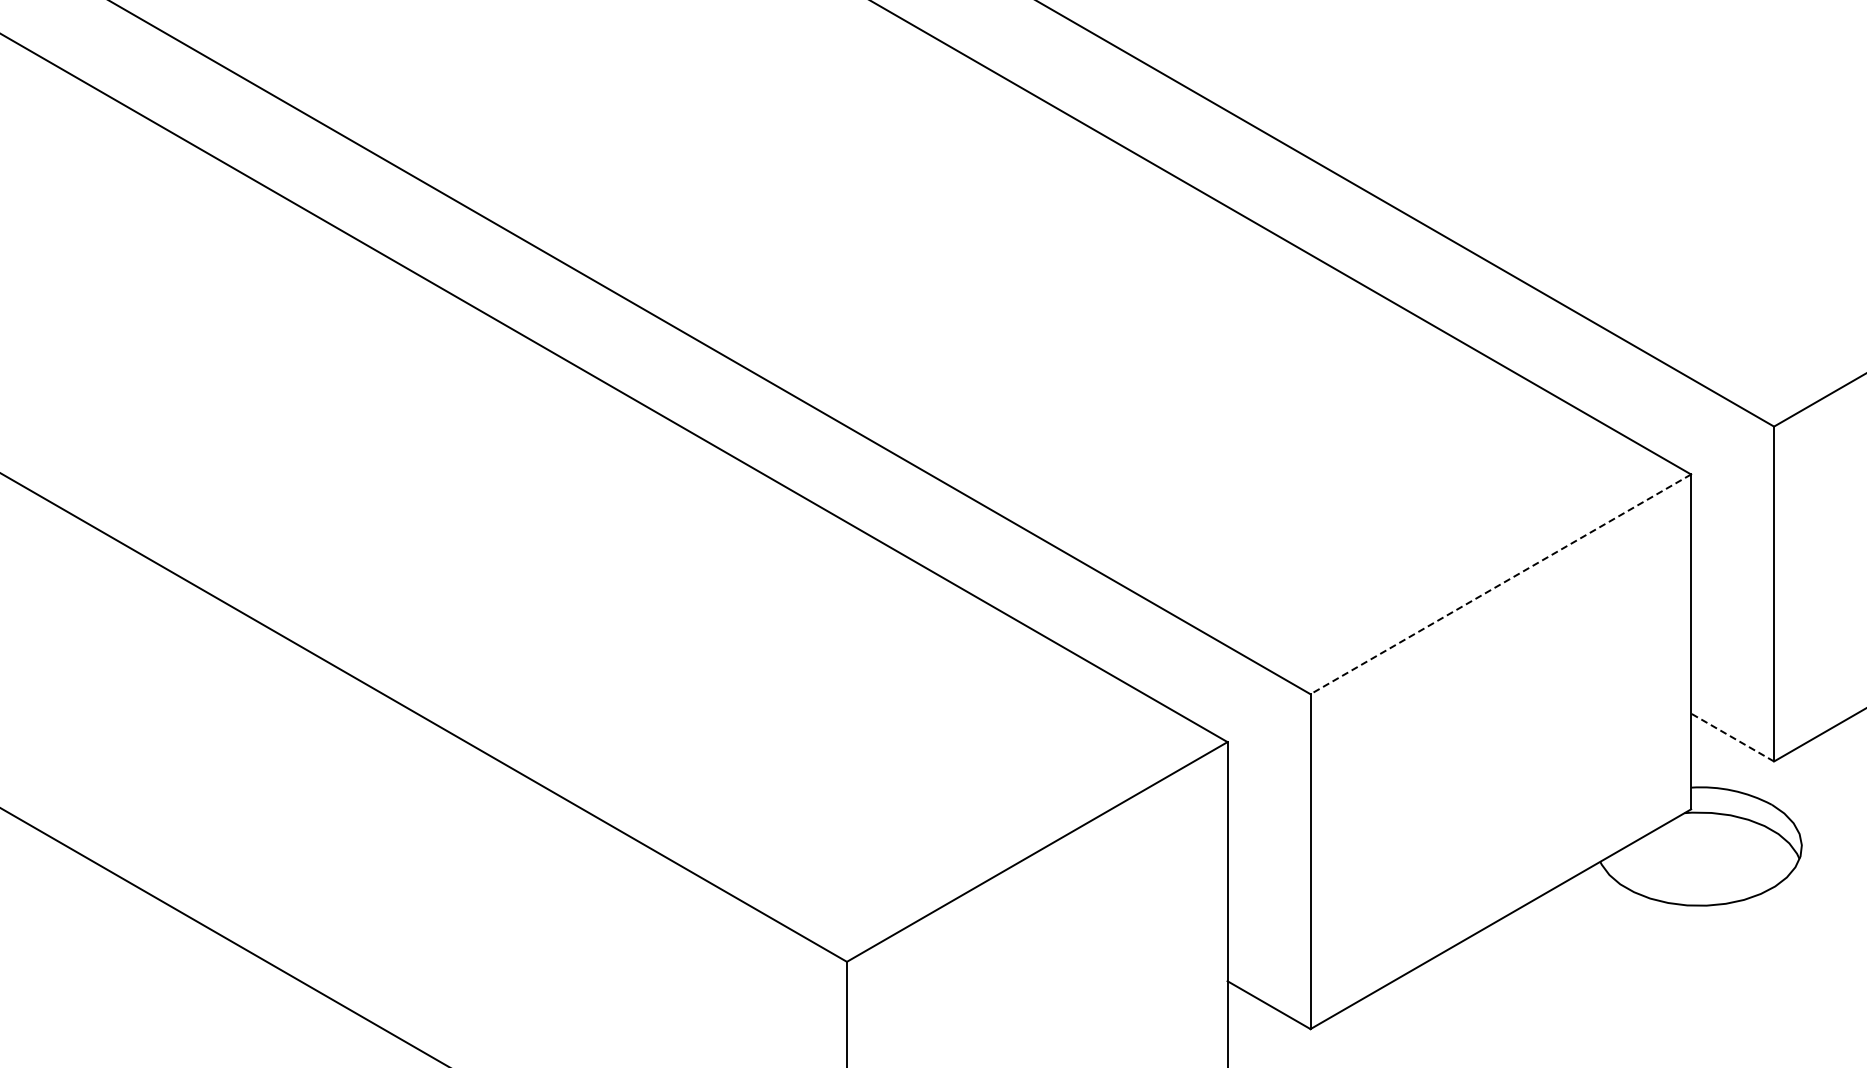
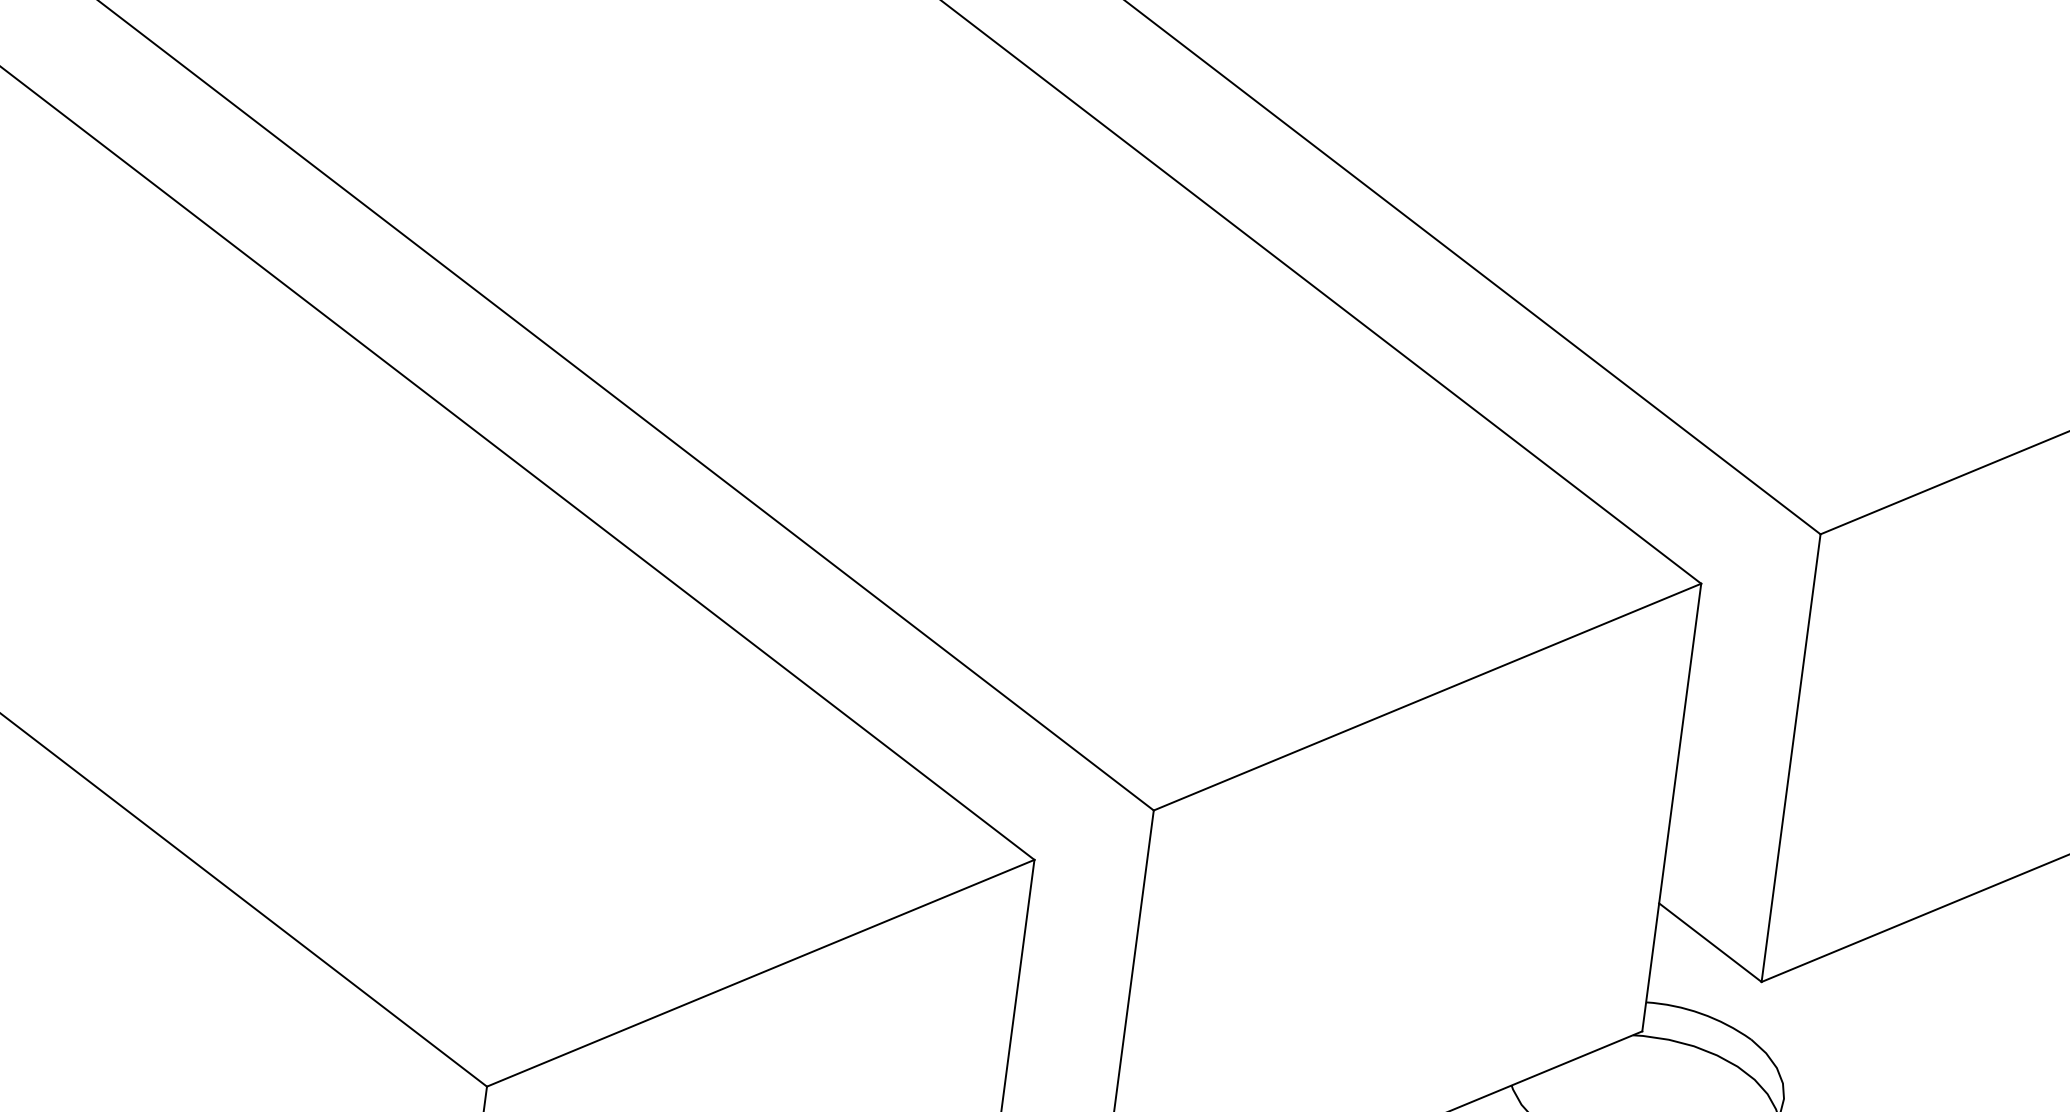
line: (1500, 584) -> (1427, 697), dashed -> solid
line: (1732, 737) -> (1710, 942), dashed -> solid

